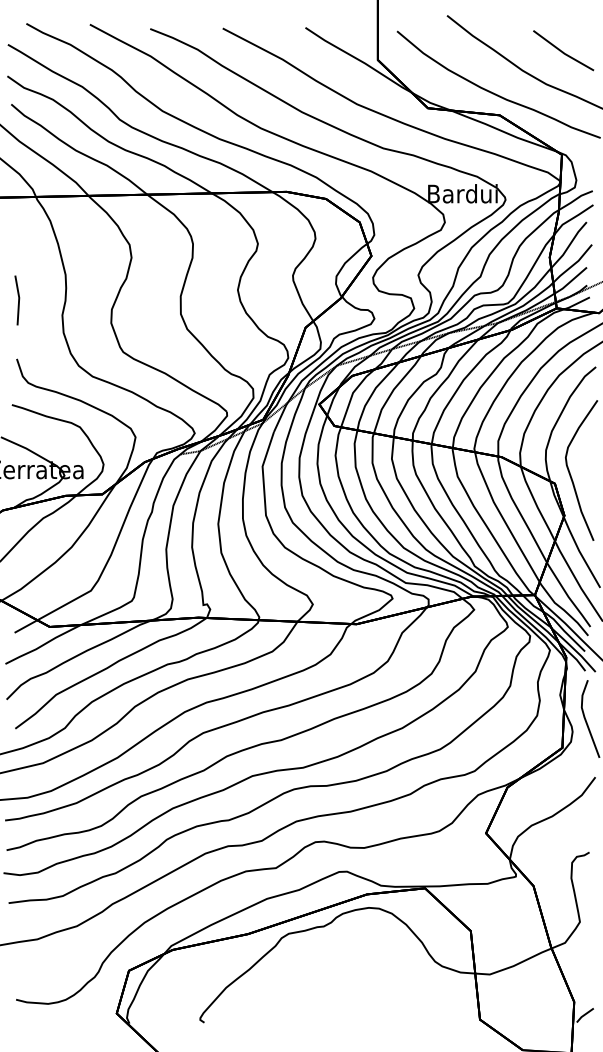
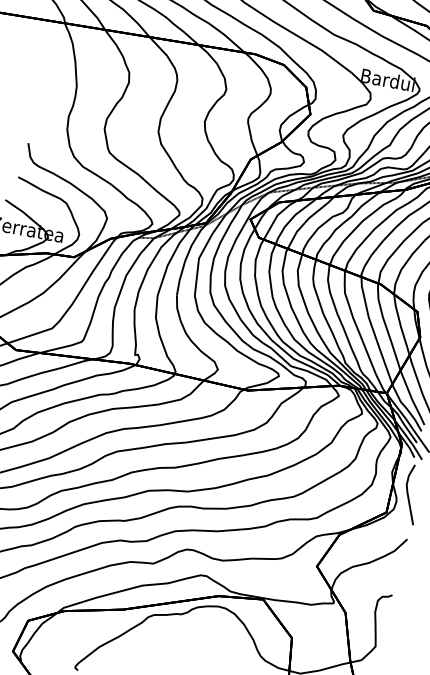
line: (18, 300) -> (37, 99), removed

